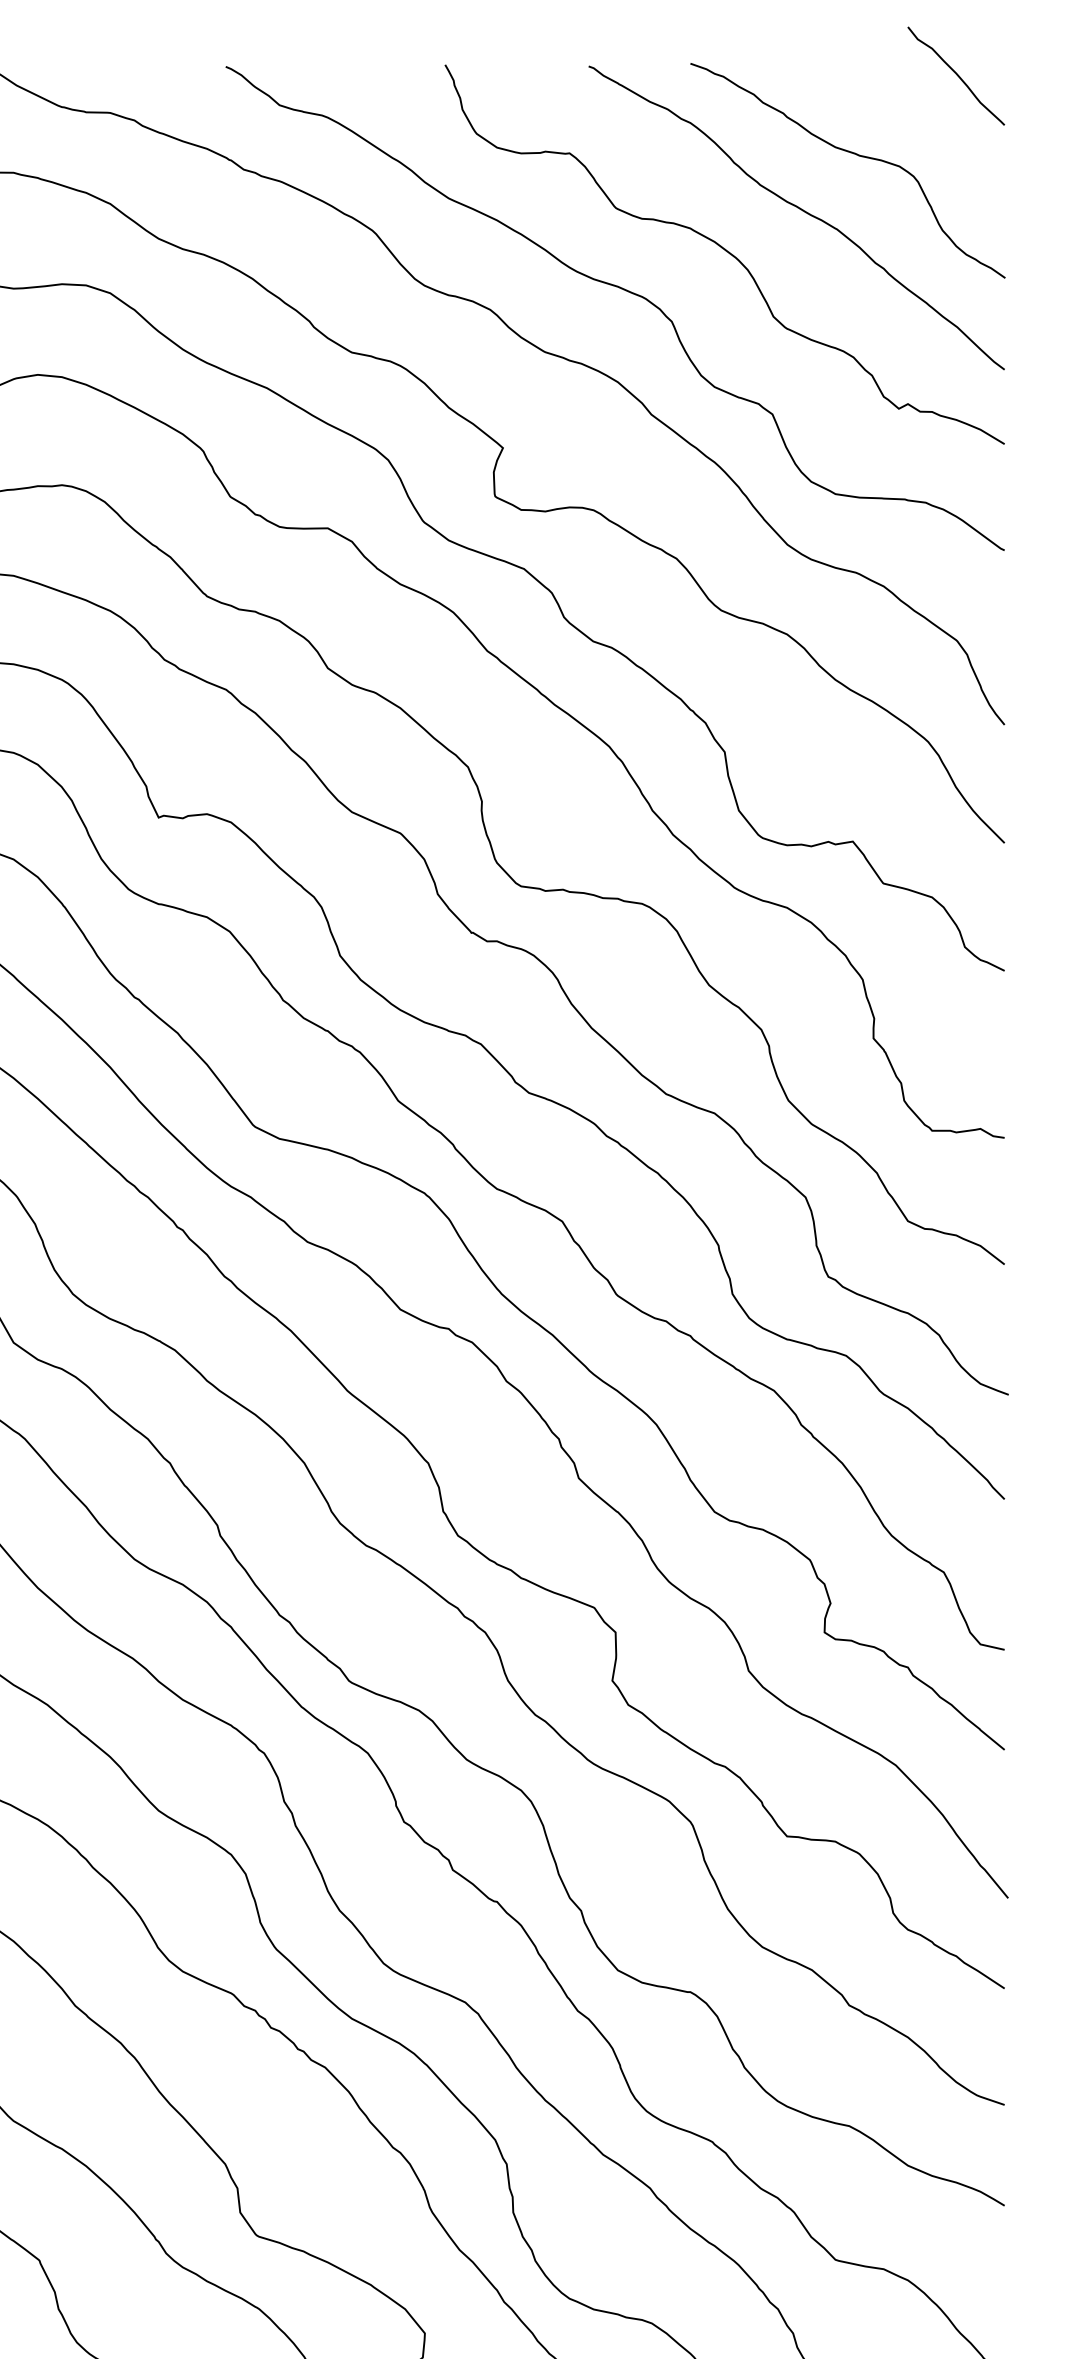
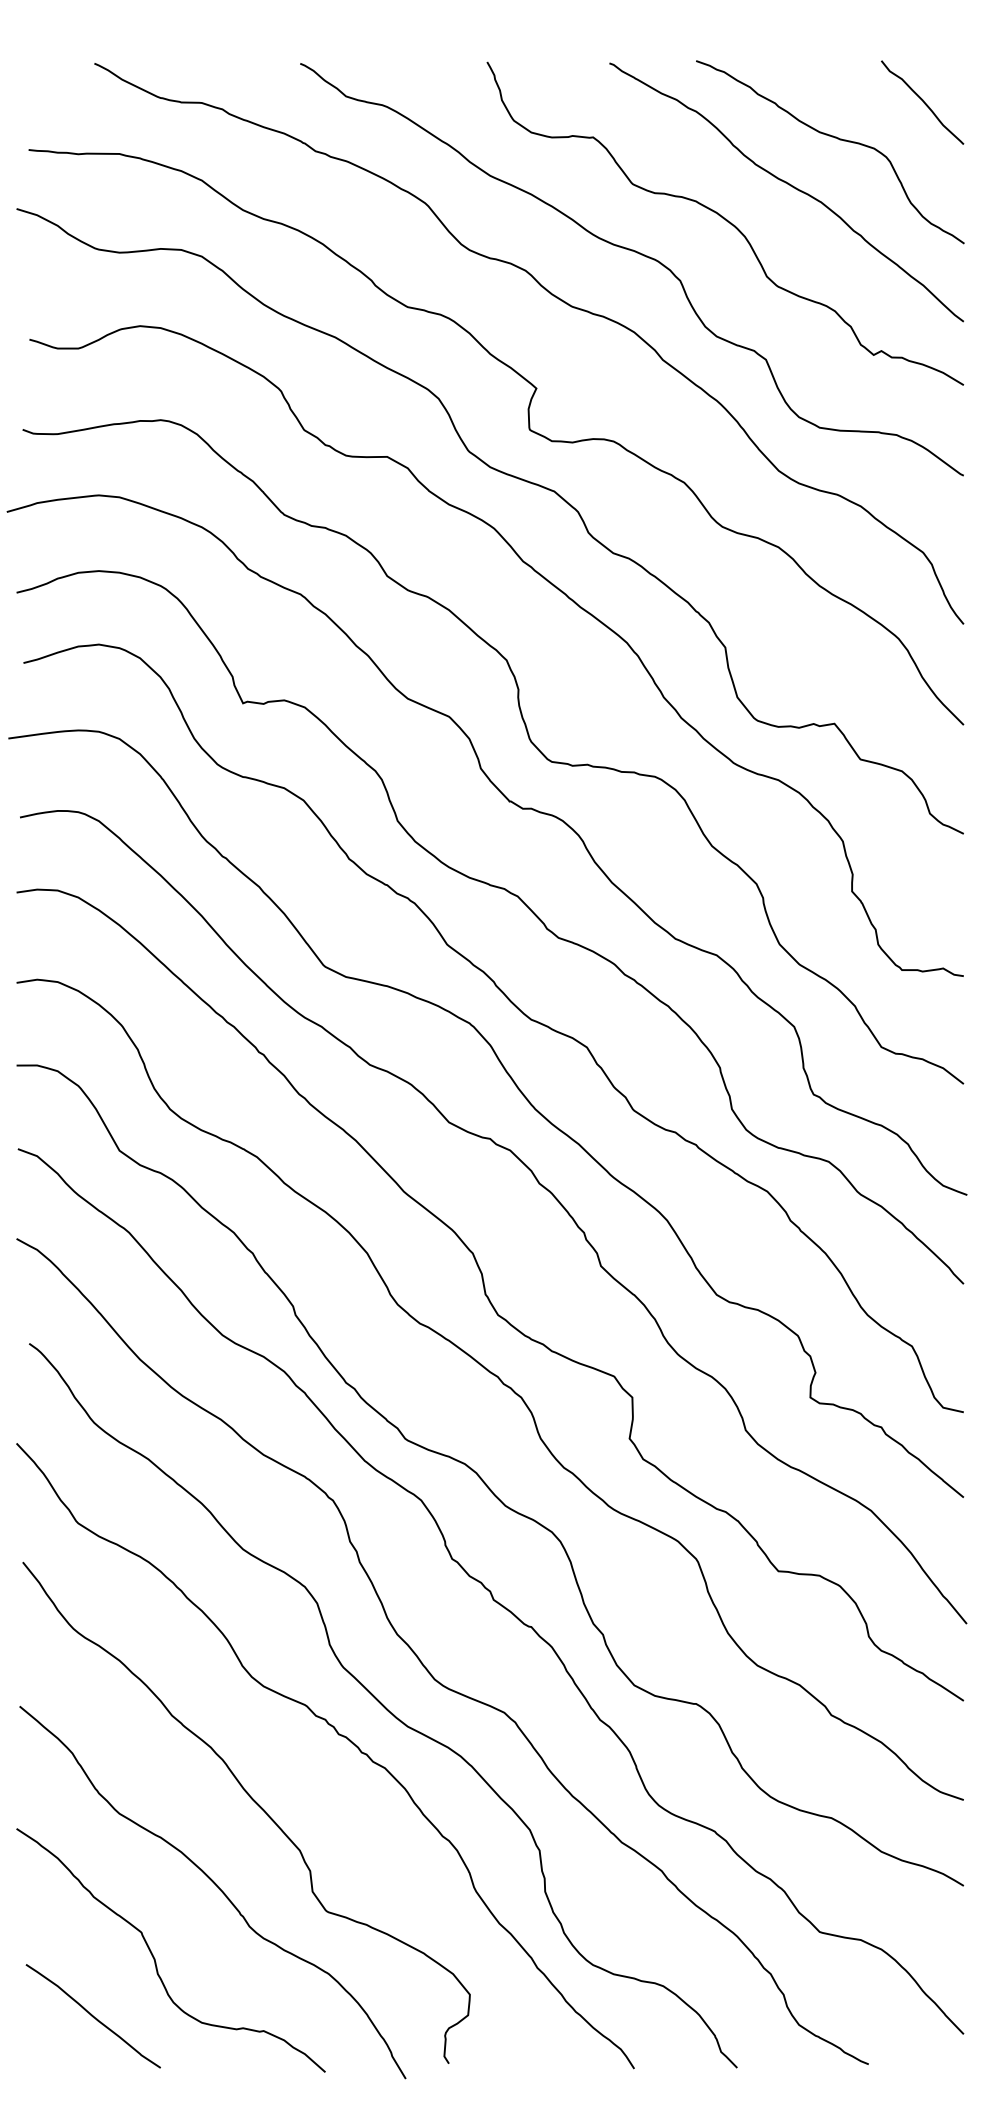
curve: (956, 74) -> (922, 101), moved

